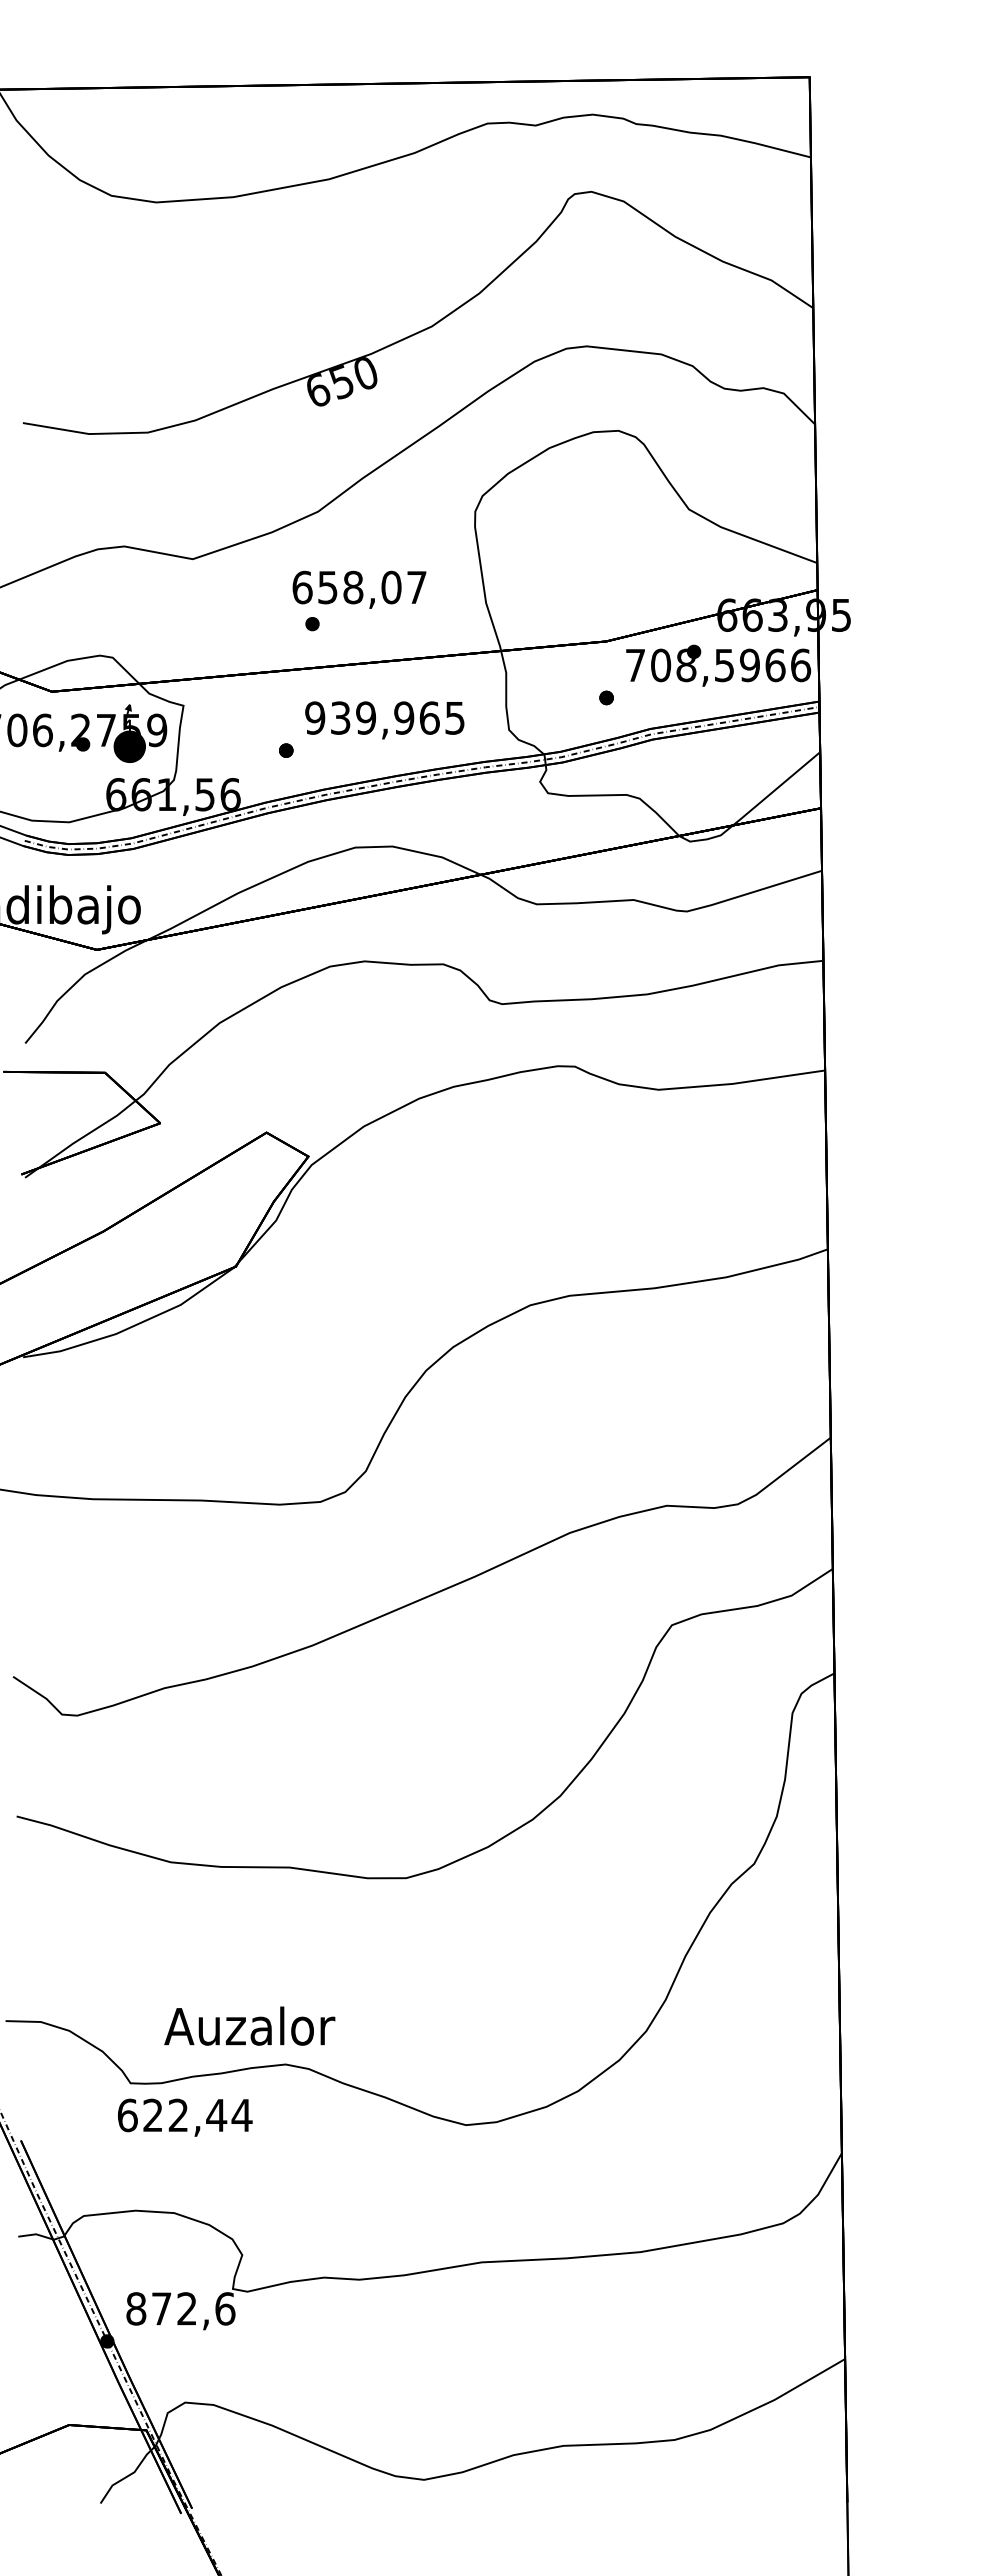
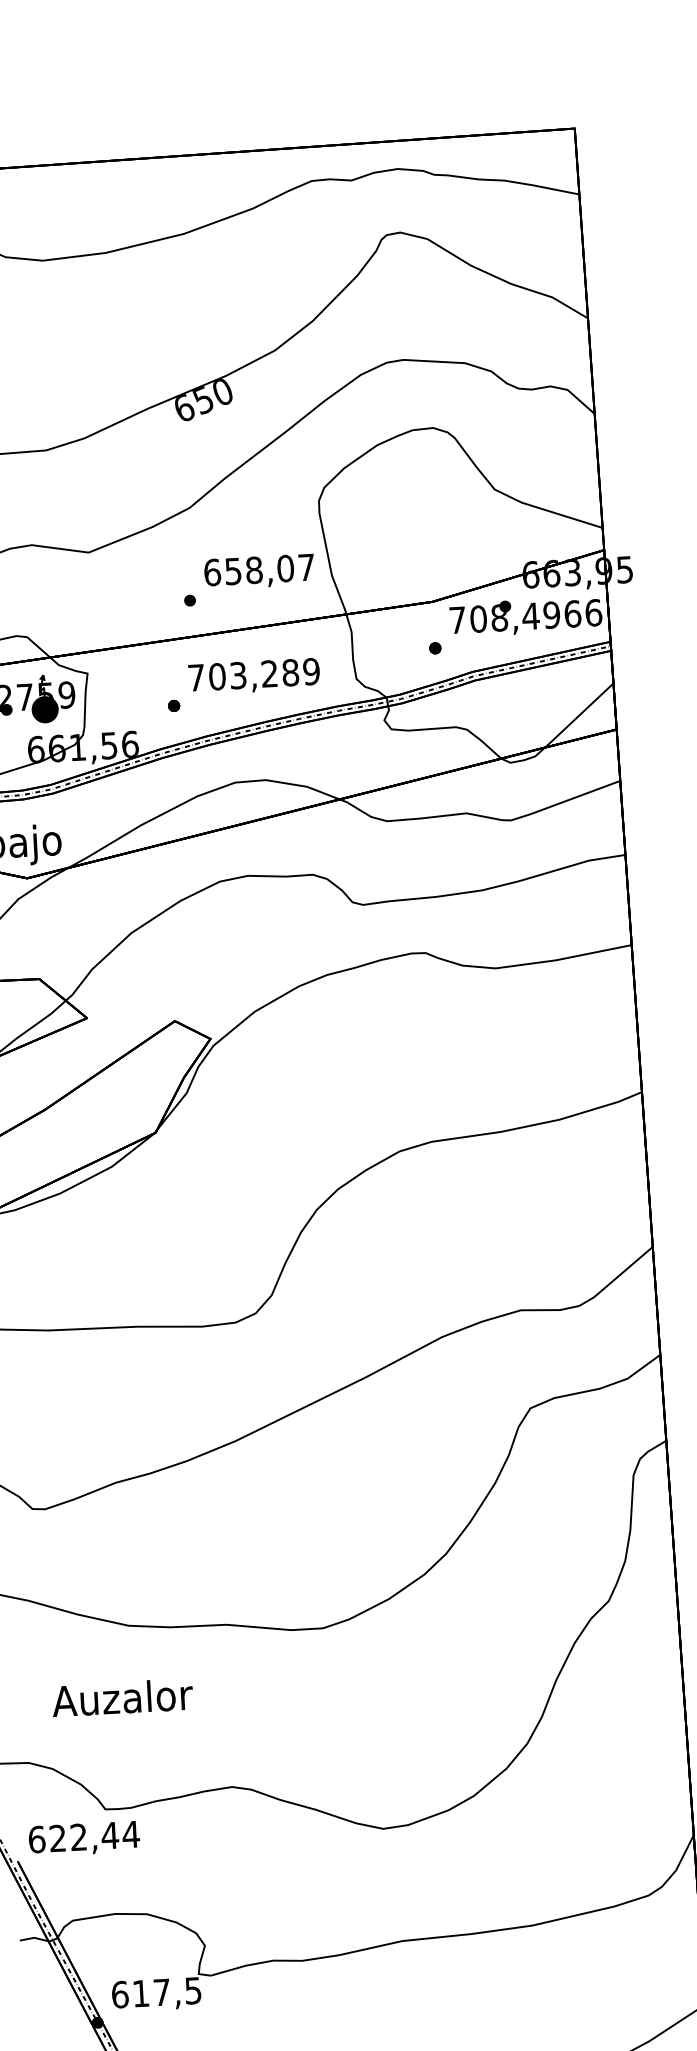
text: (359, 589) -> (259, 571), moved
text: (724, 665) -> (530, 616), 708,5966 -> 708,4966
text: (385, 717) -> (254, 674), 939,965 -> 703,289
text: (249, 2025) -> (122, 1697), moved
text: (185, 2117) -> (84, 1838), moved
text: (180, 2308) -> (156, 1992), 872,6 -> 617,5

